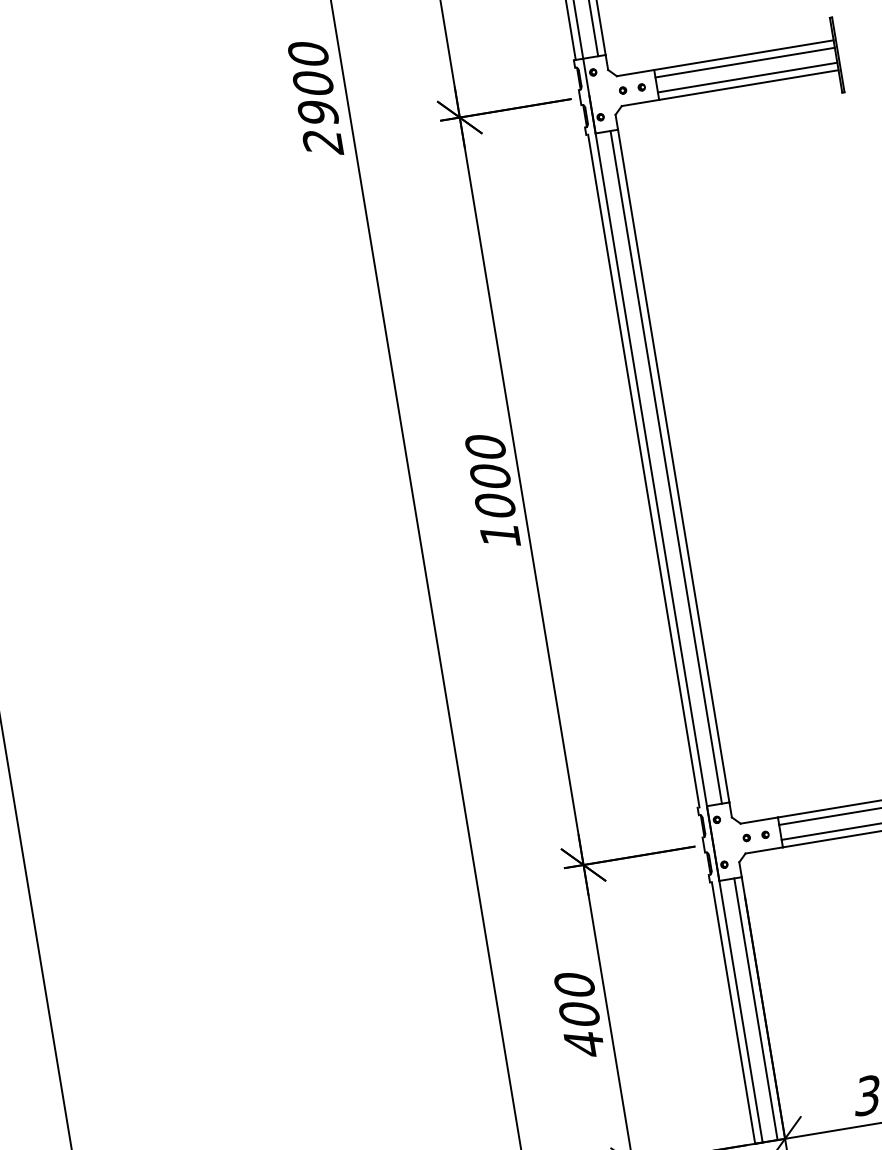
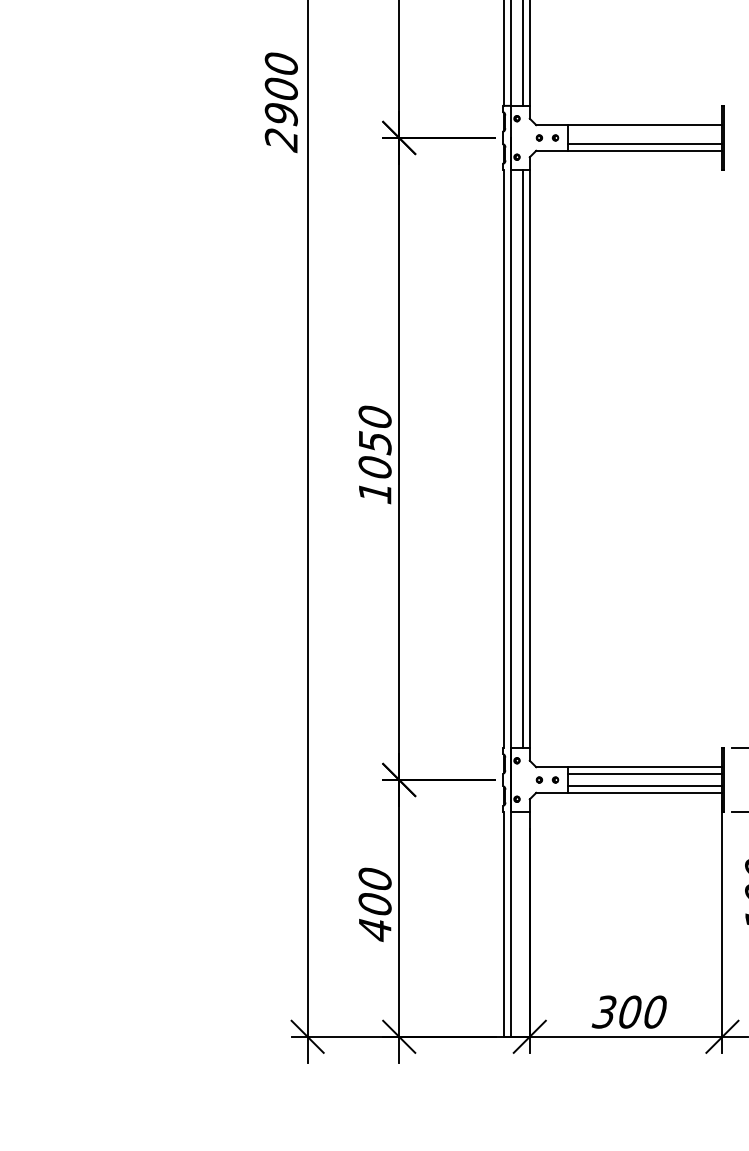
line: (745, 62) -> (645, 131), removed
text: (489, 476) -> (374, 442), 1000 -> 1050
line: (756, 1009) -> (523, 924), removed

